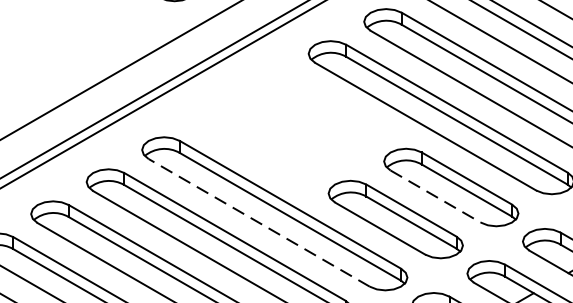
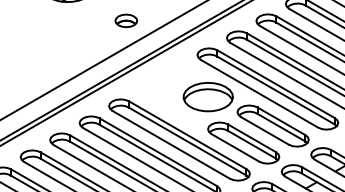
part: (327, 133) -> (207, 97), added
line: (434, 195) -> (264, 130), dashed -> solid
line: (259, 222) -> (171, 144), dashed -> solid

